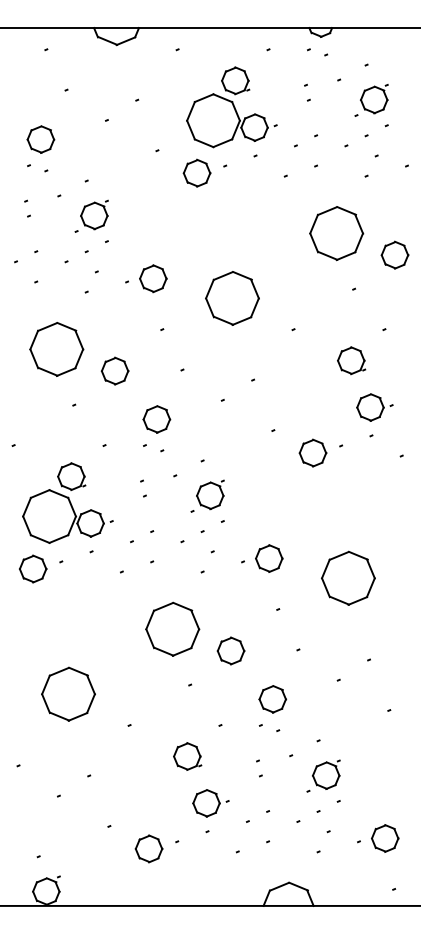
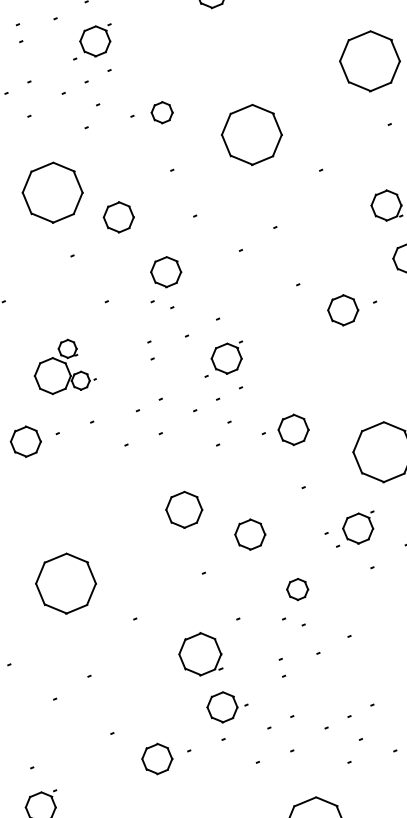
part: (153, 278) -> (162, 112), size x0.7
part: (67, 502) -> (64, 366), size x0.6
part: (172, 628) -> (183, 509), size x0.6
part: (272, 699) -> (297, 589), size x0.7
part: (187, 756) -> (200, 654), size x1.4
part: (323, 775) -> (355, 528), moved

